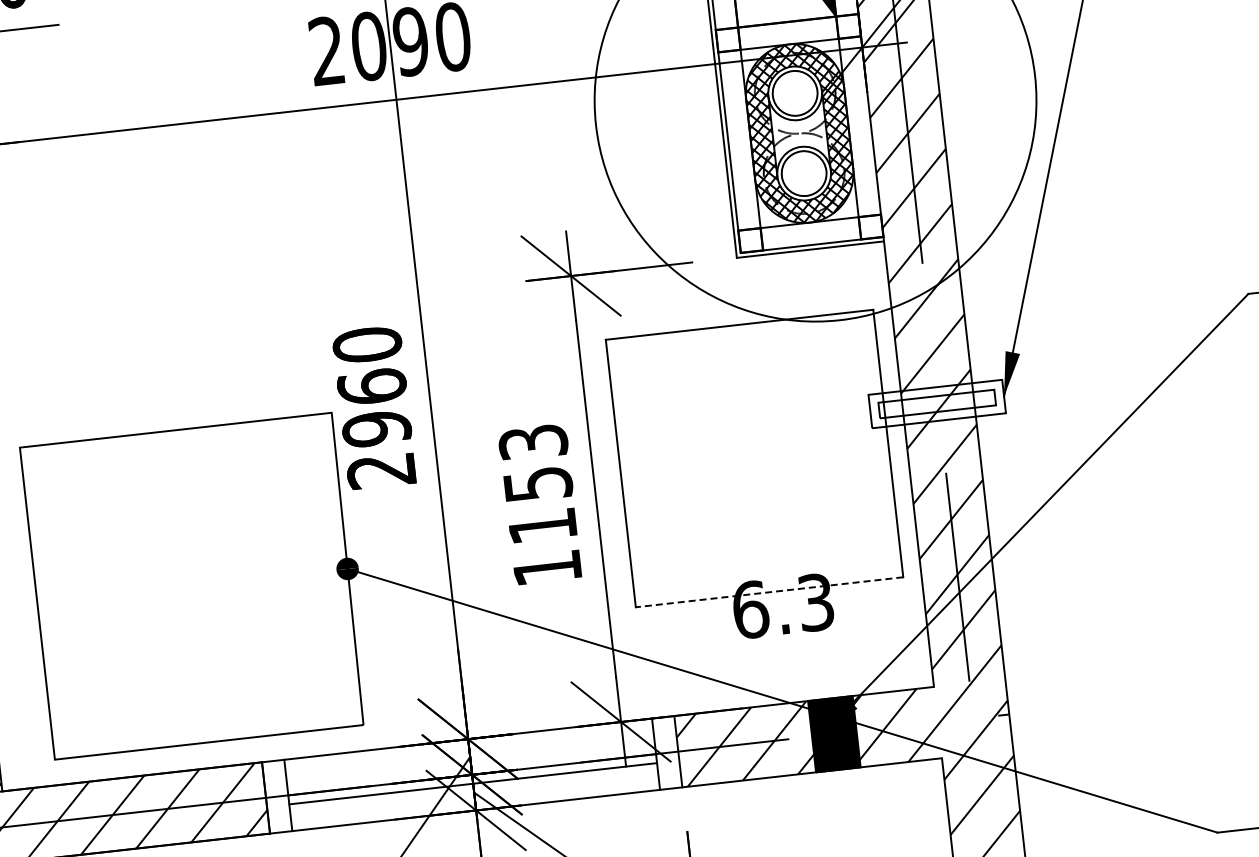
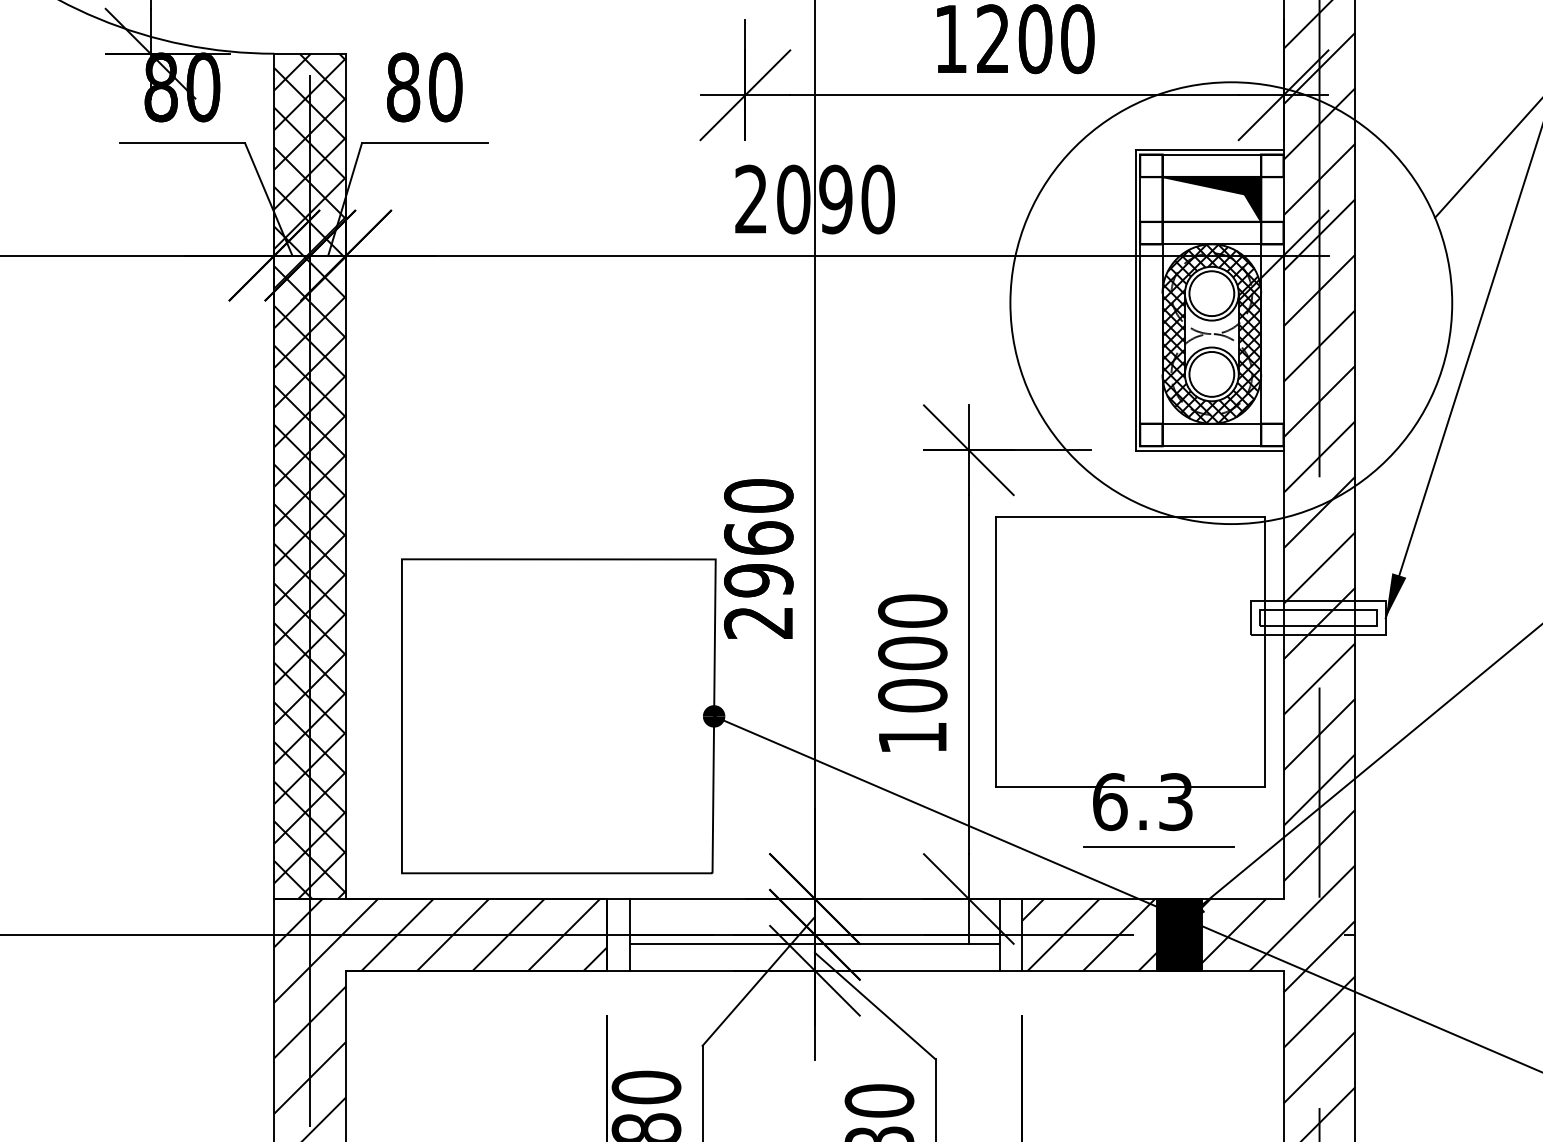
text: (537, 484) -> (912, 653), 1153 -> 1000
line: (769, 592) -> (1130, 786), dashed -> solid
line: (803, 648) -> (1158, 846), added

